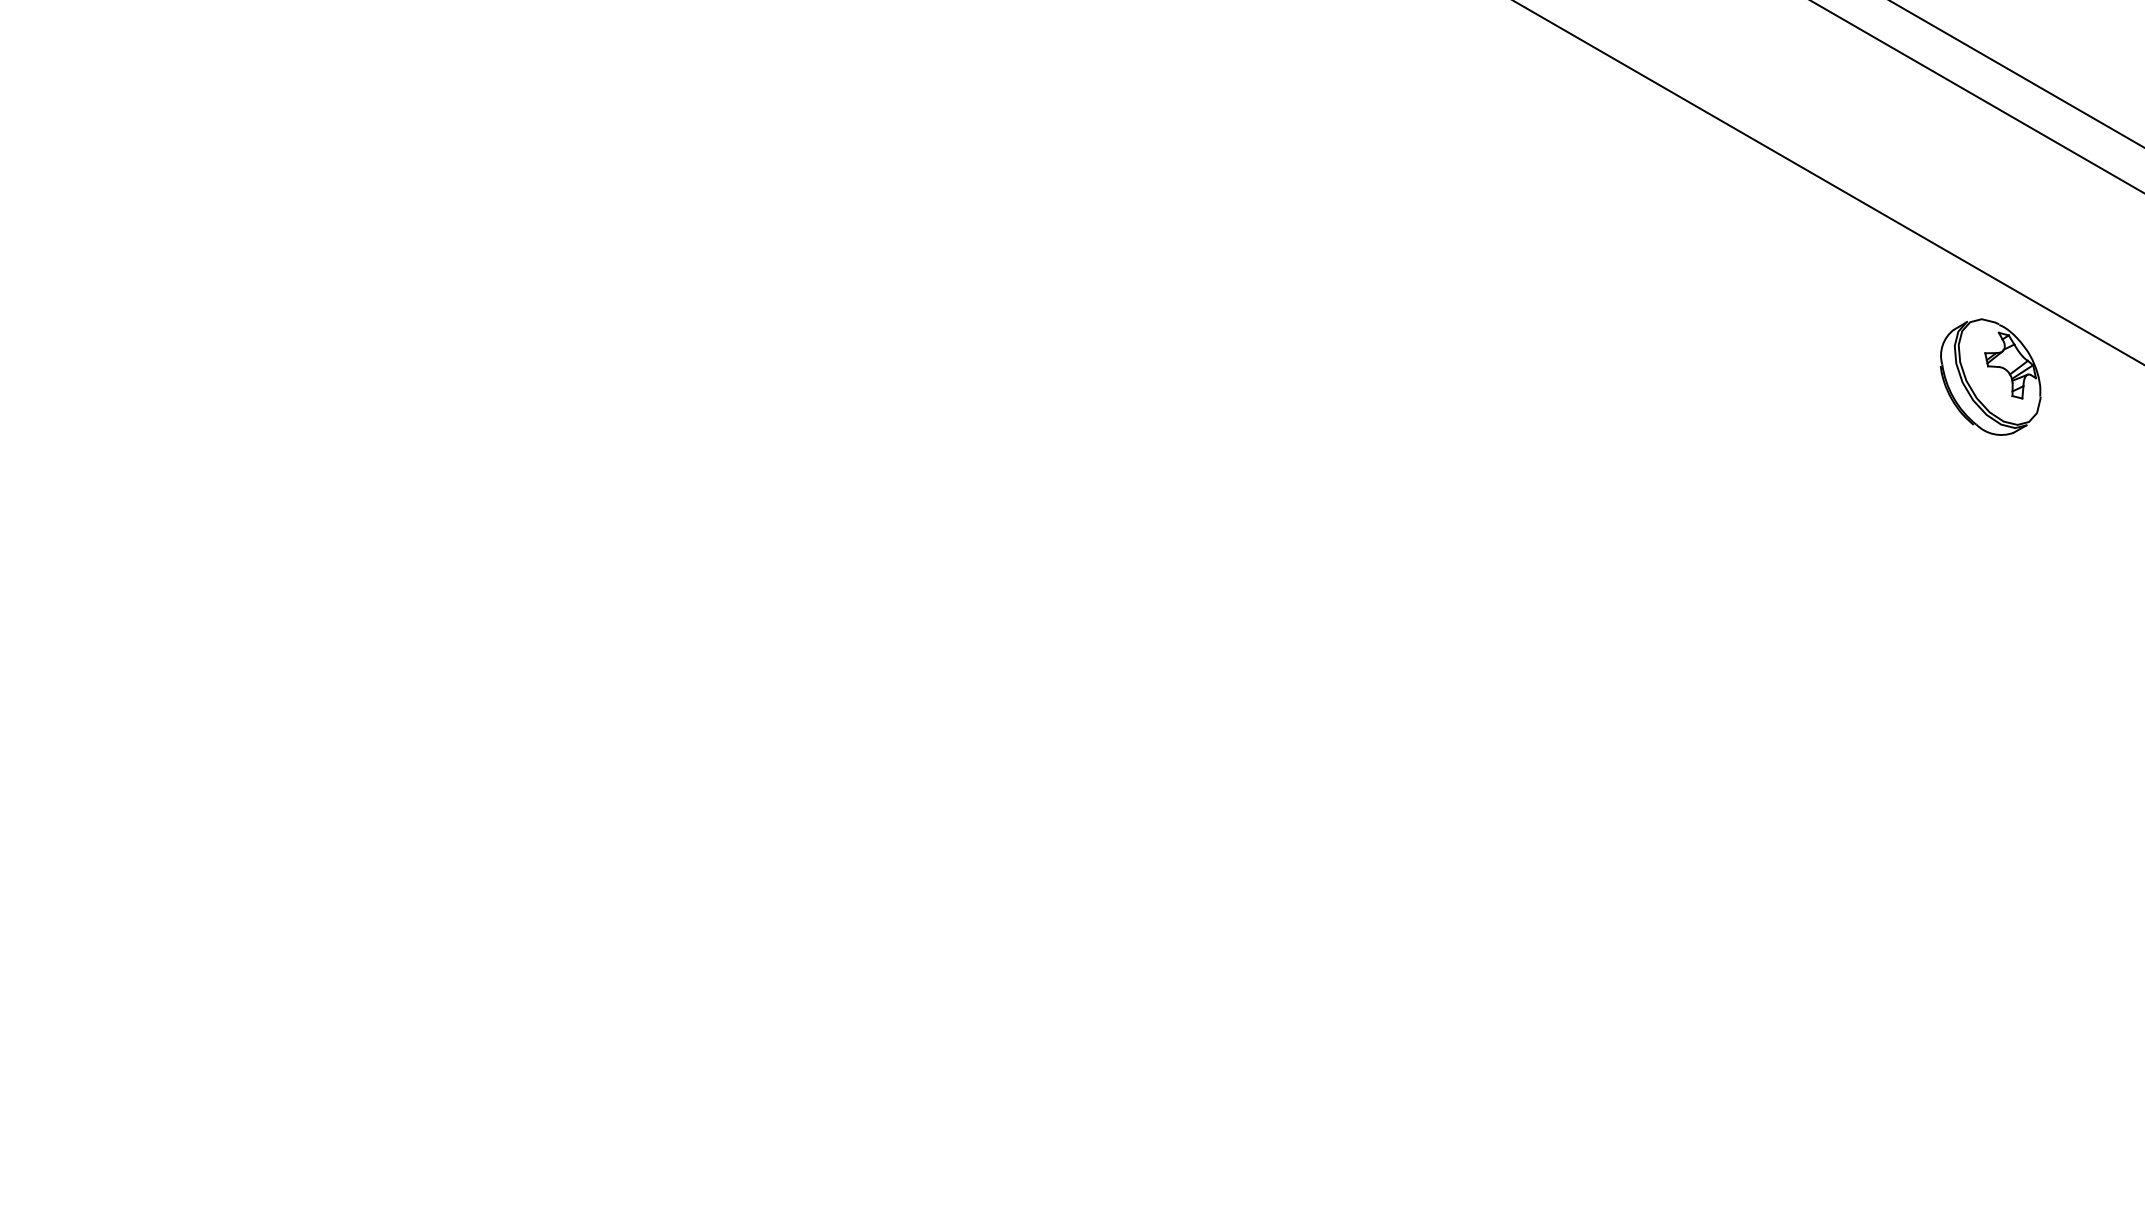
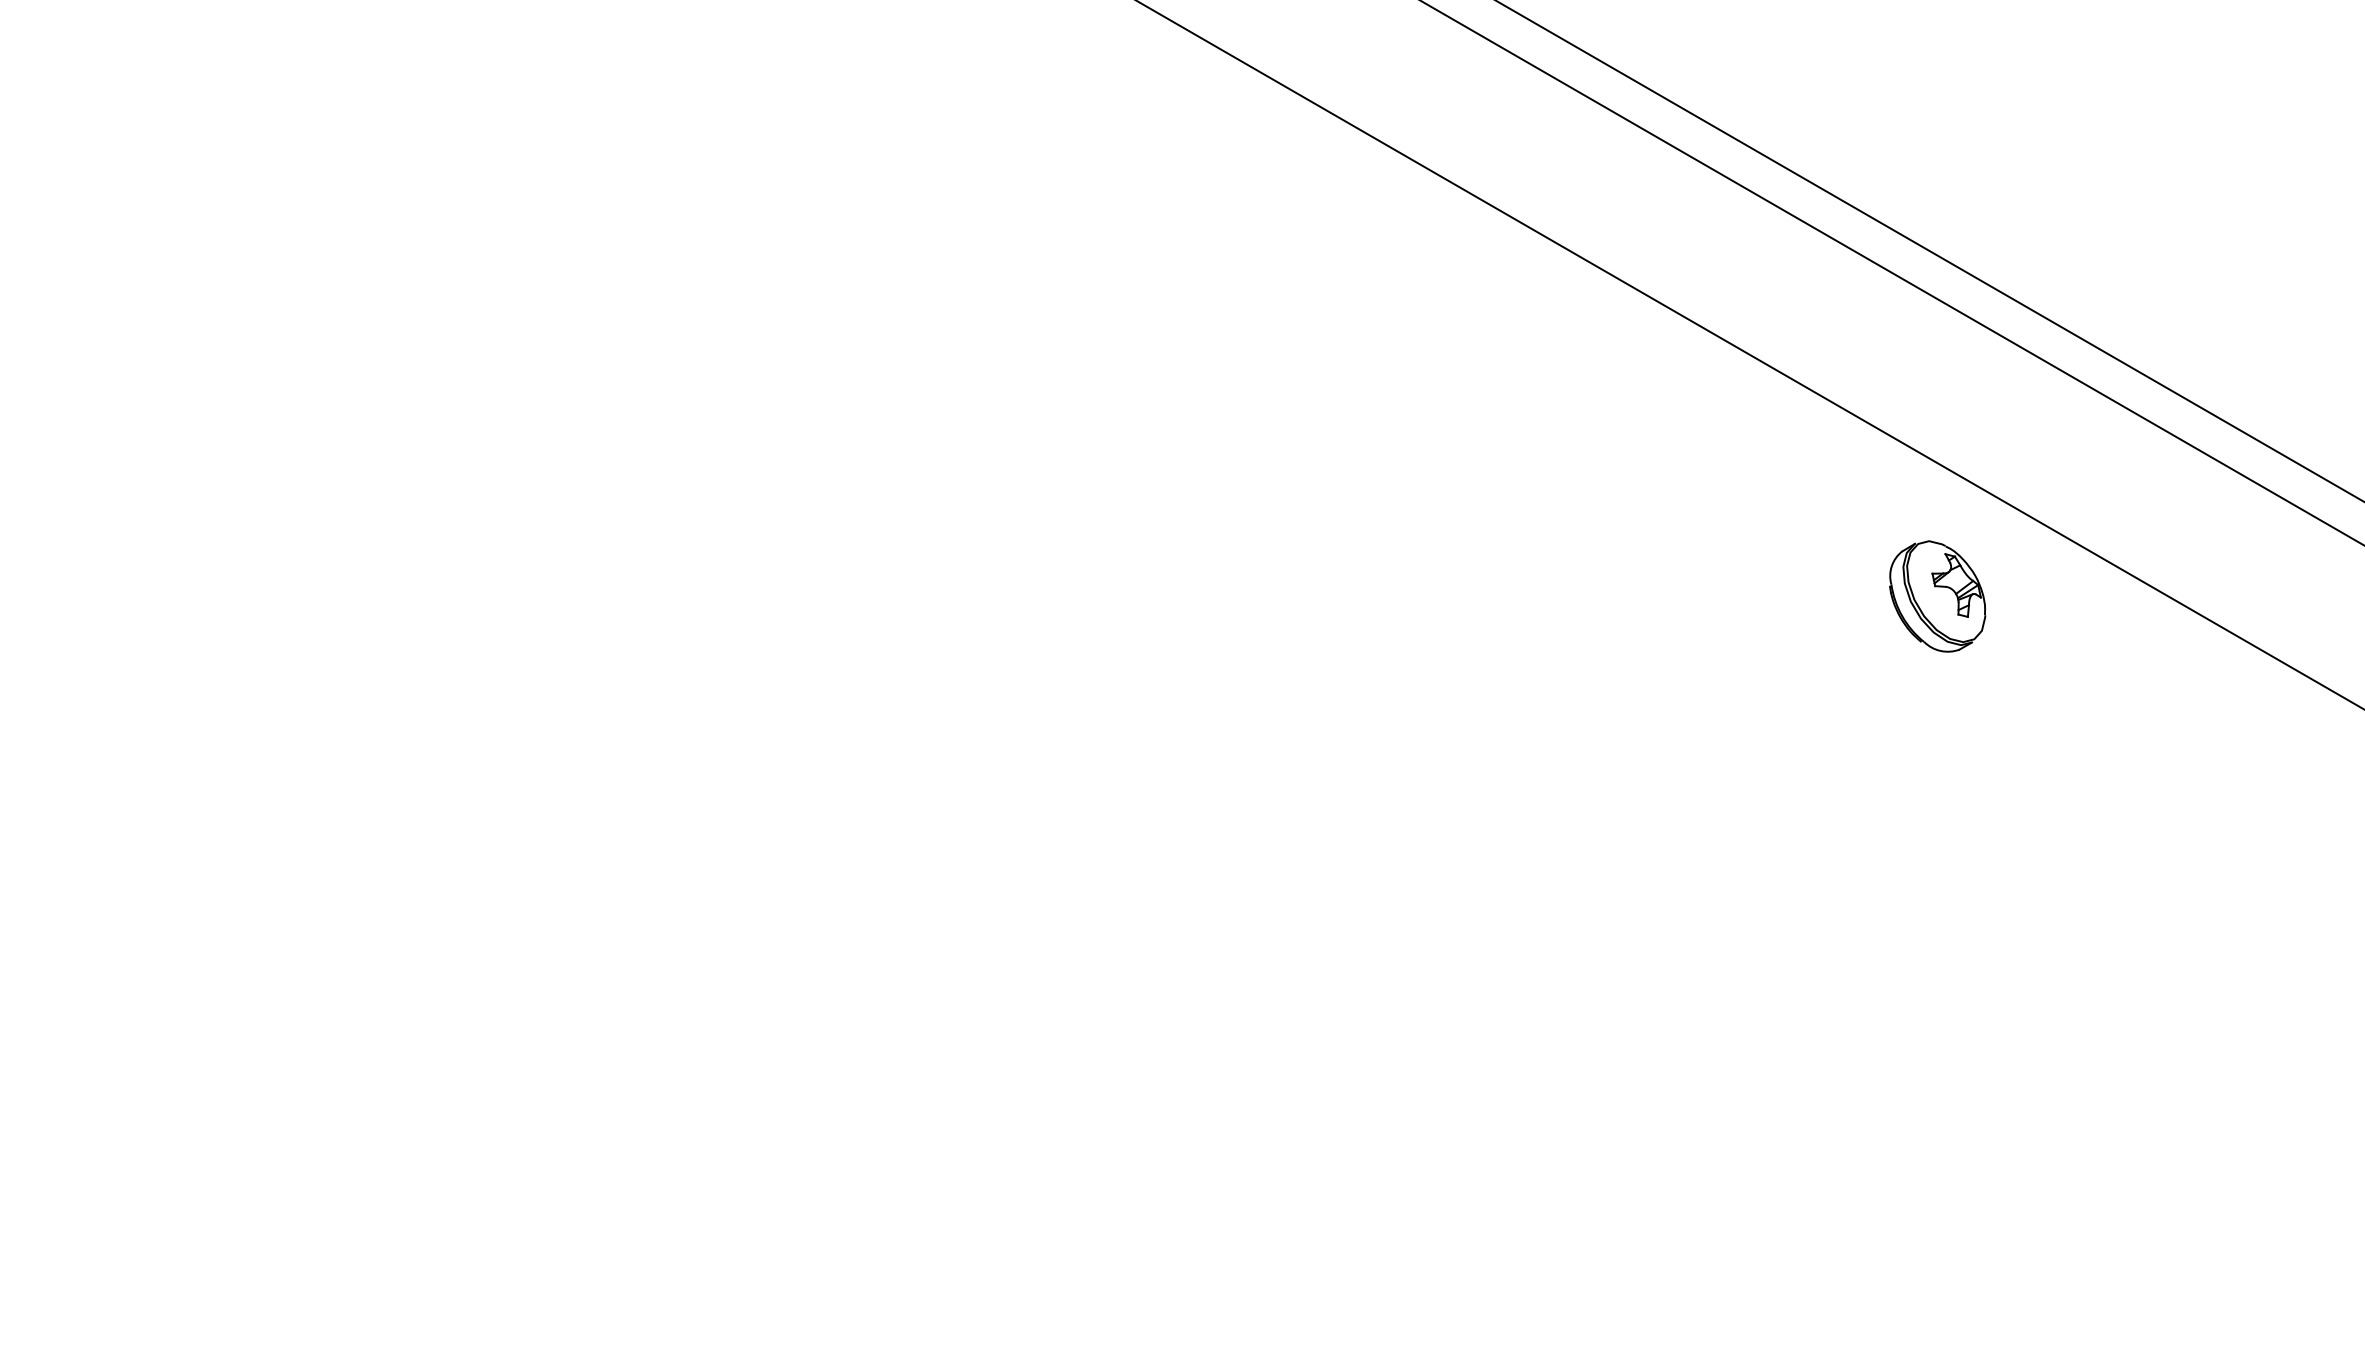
part: (1990, 377) -> (1937, 596), moved

